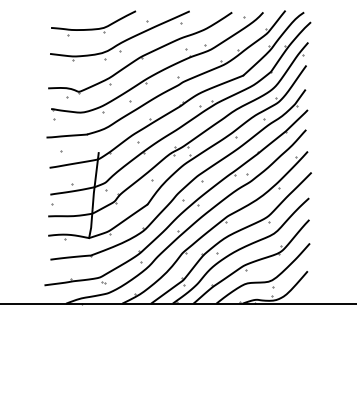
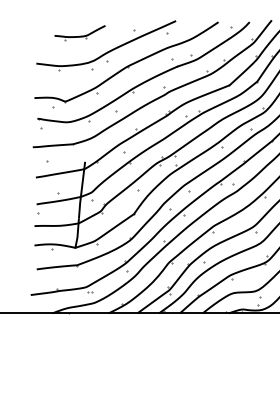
part: (93, 23) -> (79, 33), size x0.6

